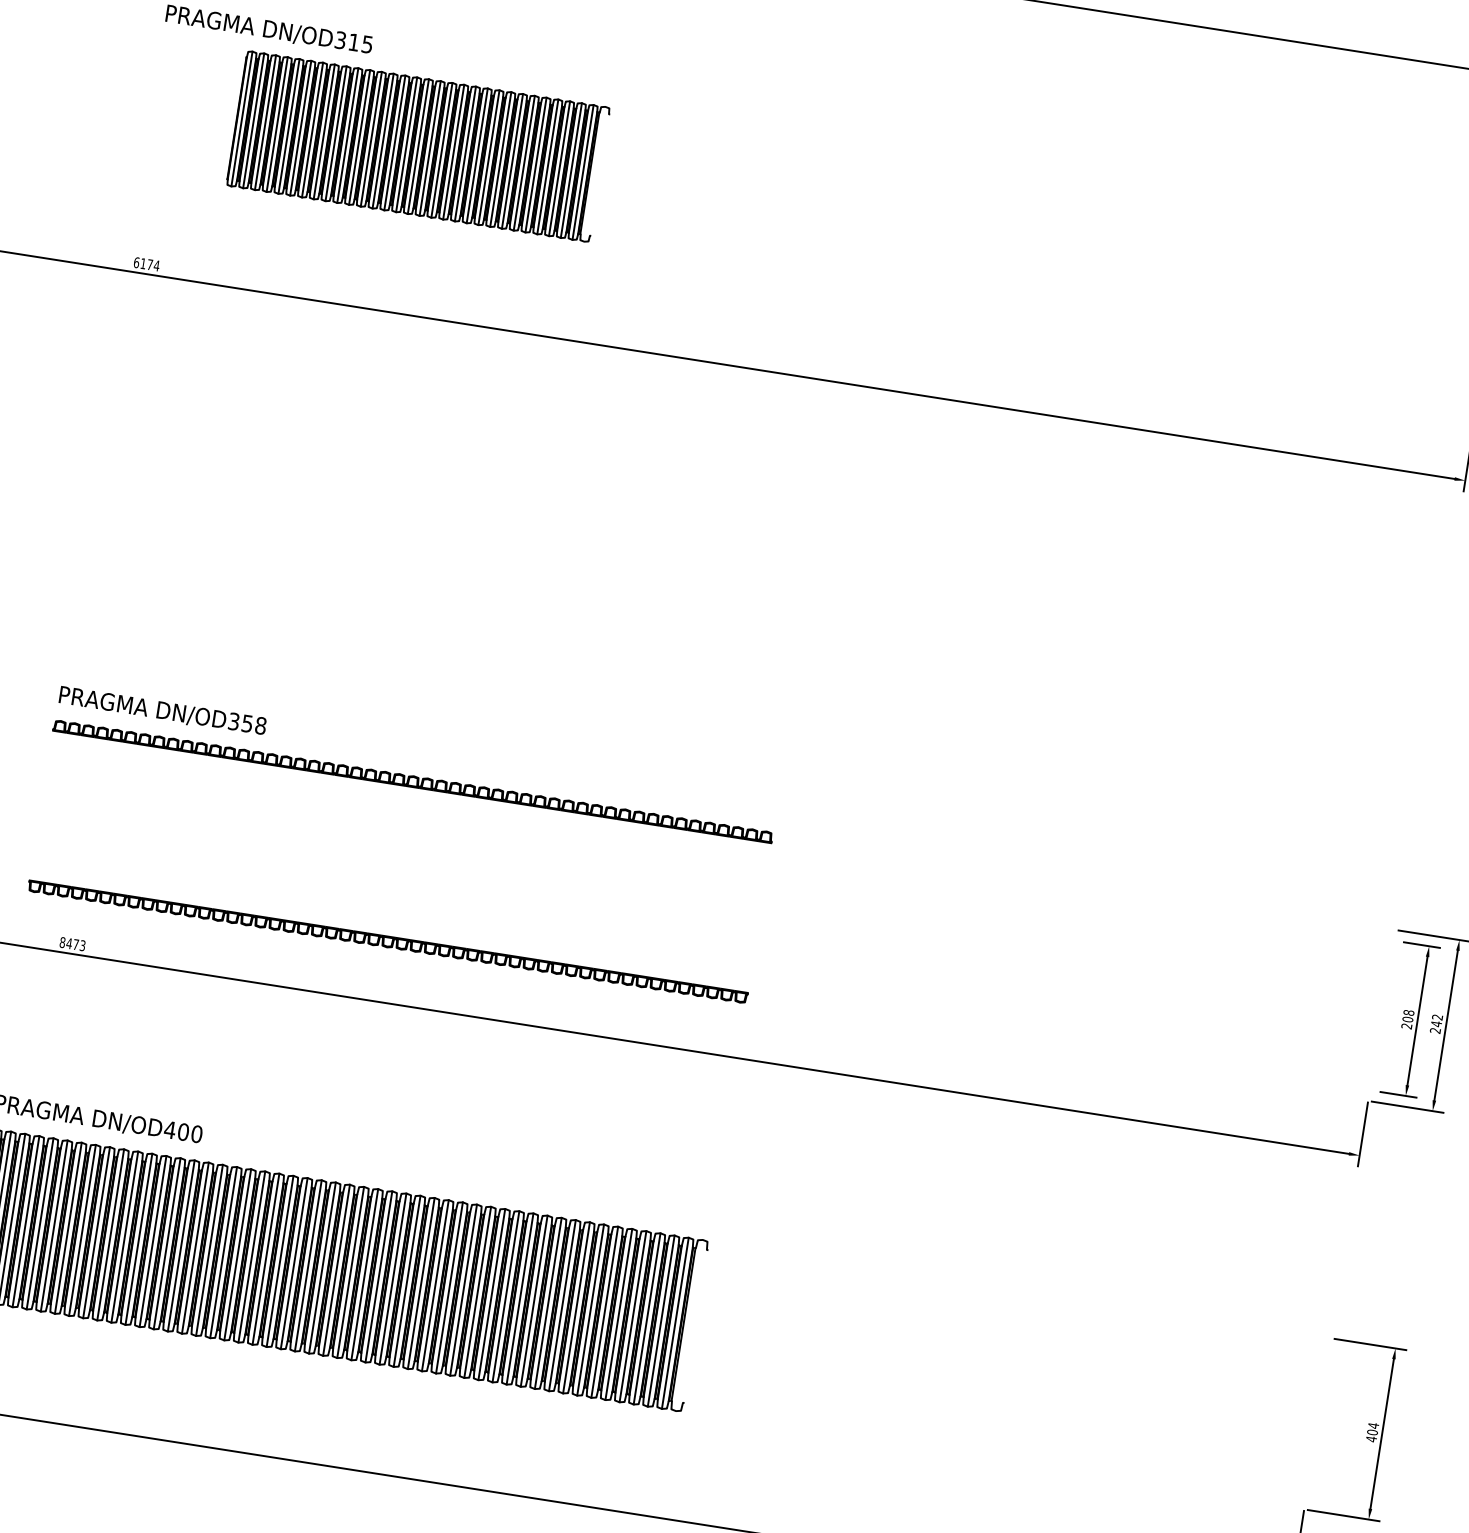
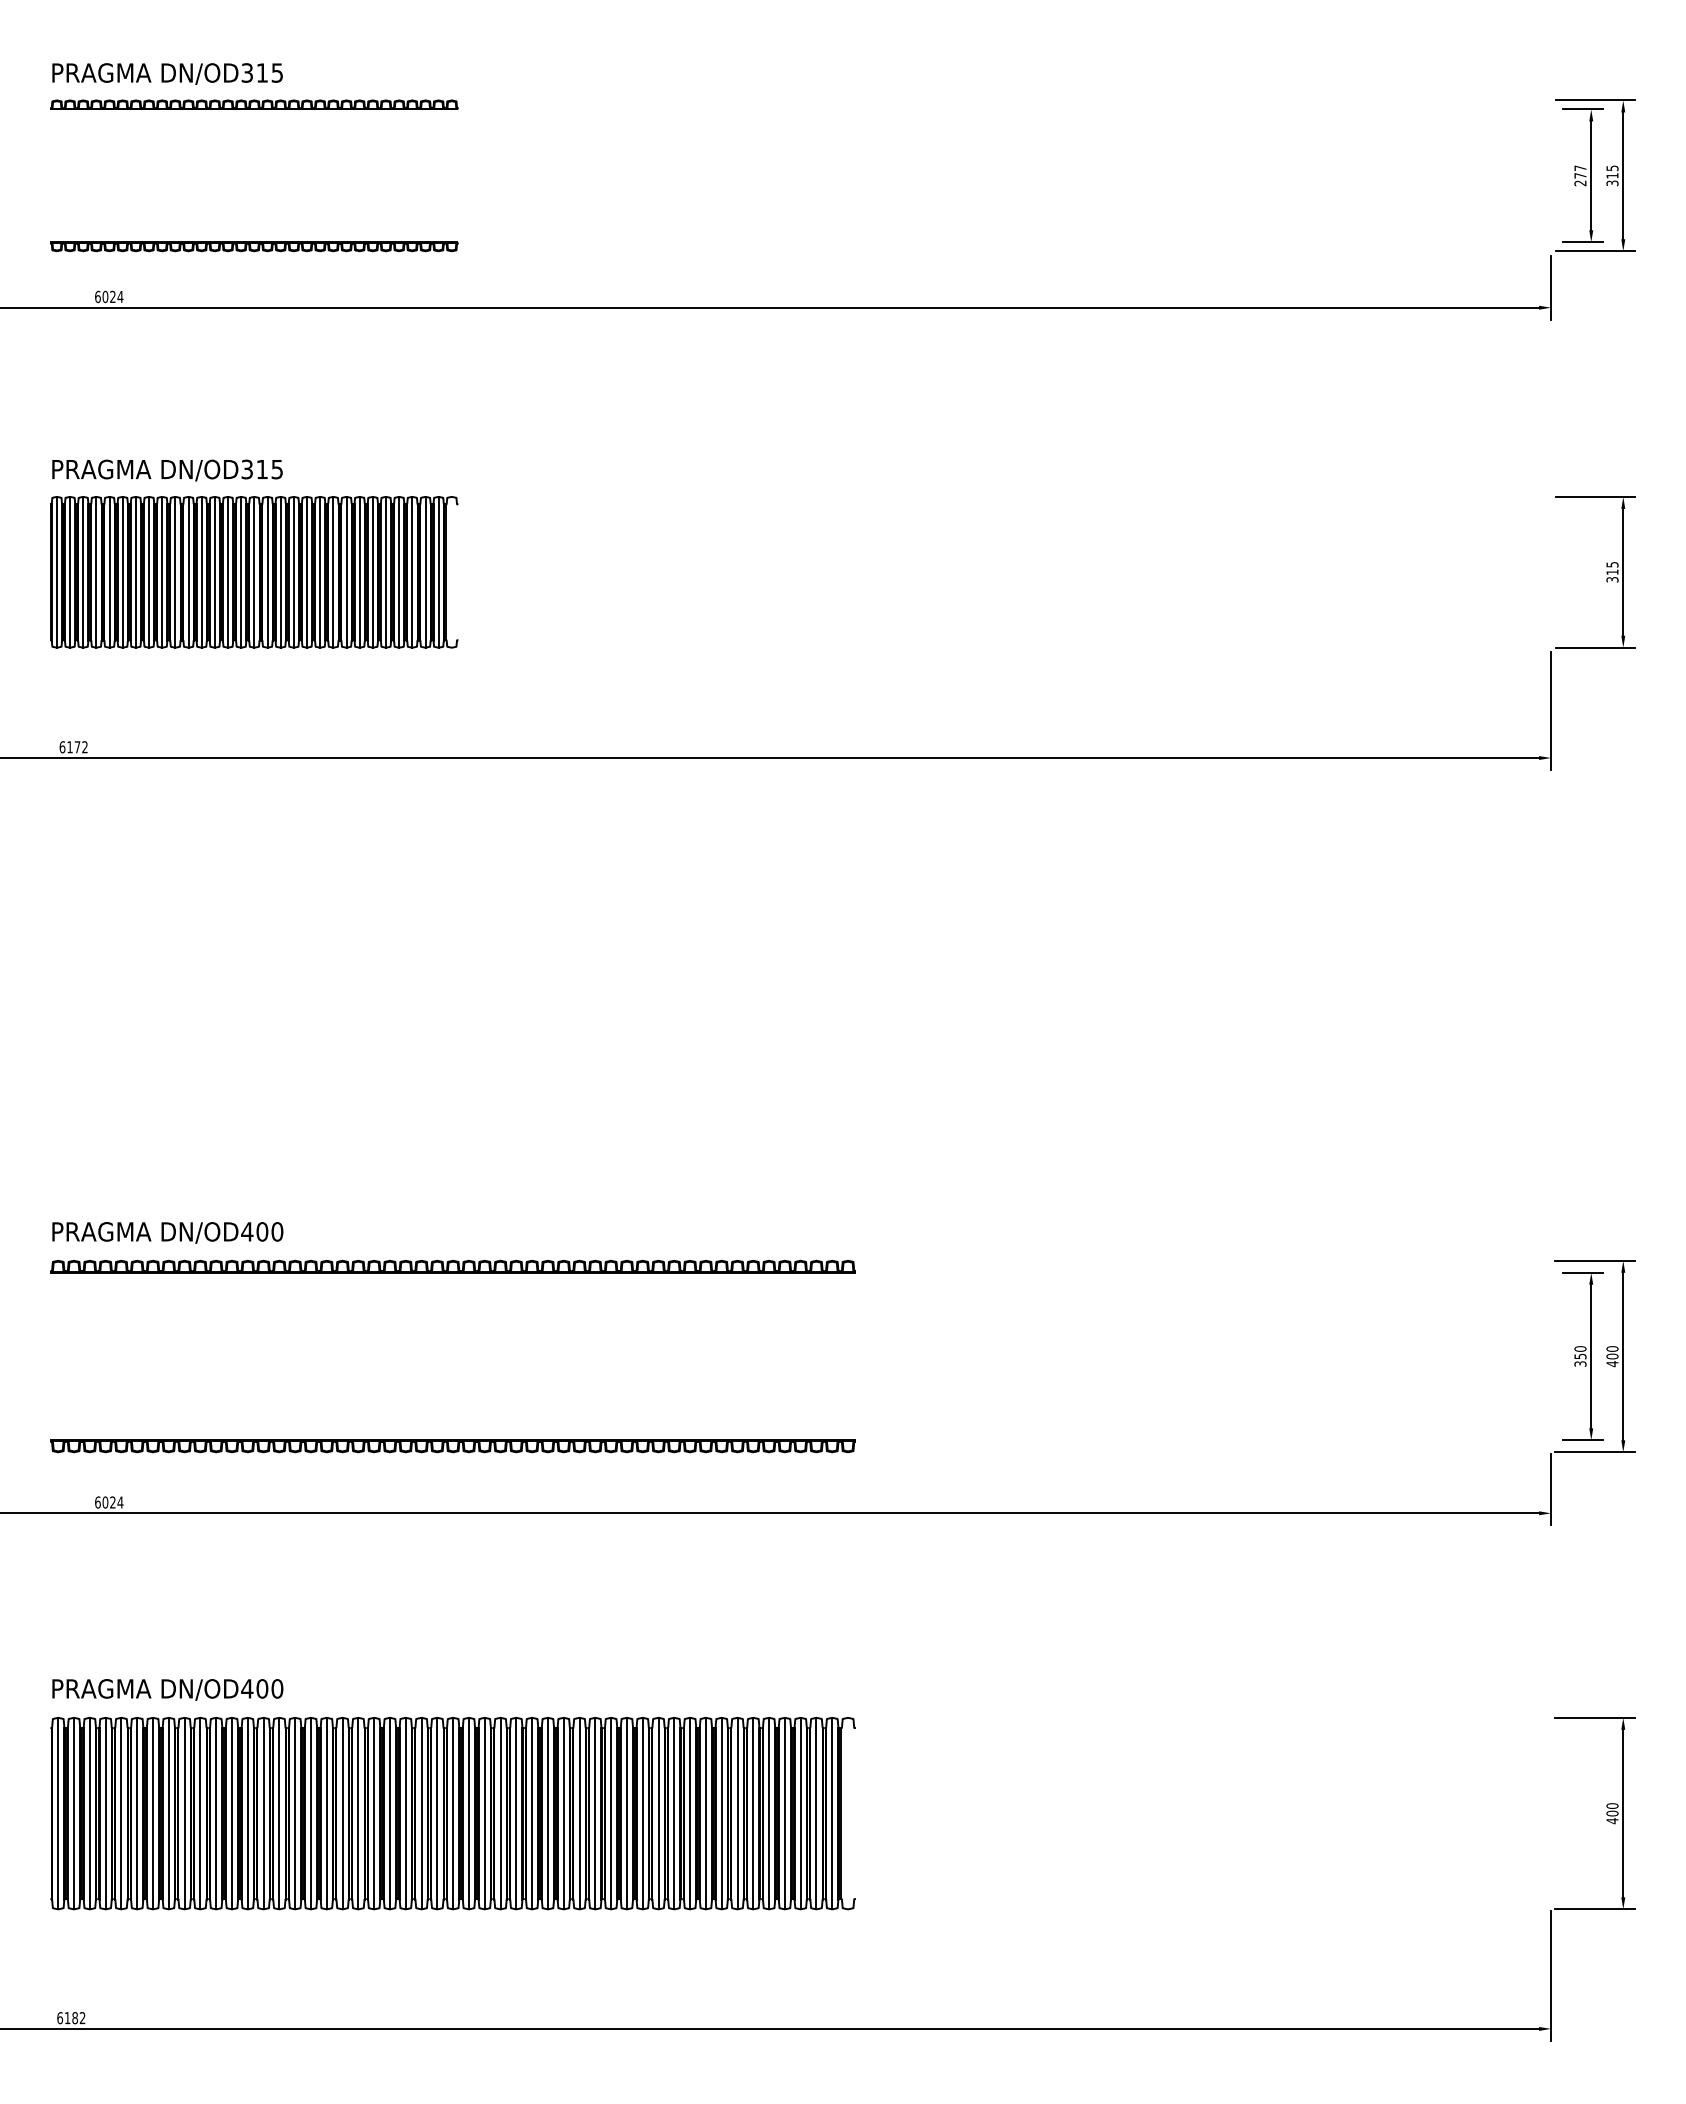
part: (418, 146) -> (254, 572), moved
text: (156, 266) -> (84, 747), 6174 -> 6172
text: (247, 723) -> (262, 1231), DN/OD358 -> DN/OD400
text: (72, 944) -> (109, 1502), 8473 -> 6024
text: (1407, 1019) -> (1580, 1356), 208 -> 350
text: (1436, 1024) -> (1612, 1356), 242 -> 400
text: (1373, 1426) -> (1612, 1806), 404 -> 400

